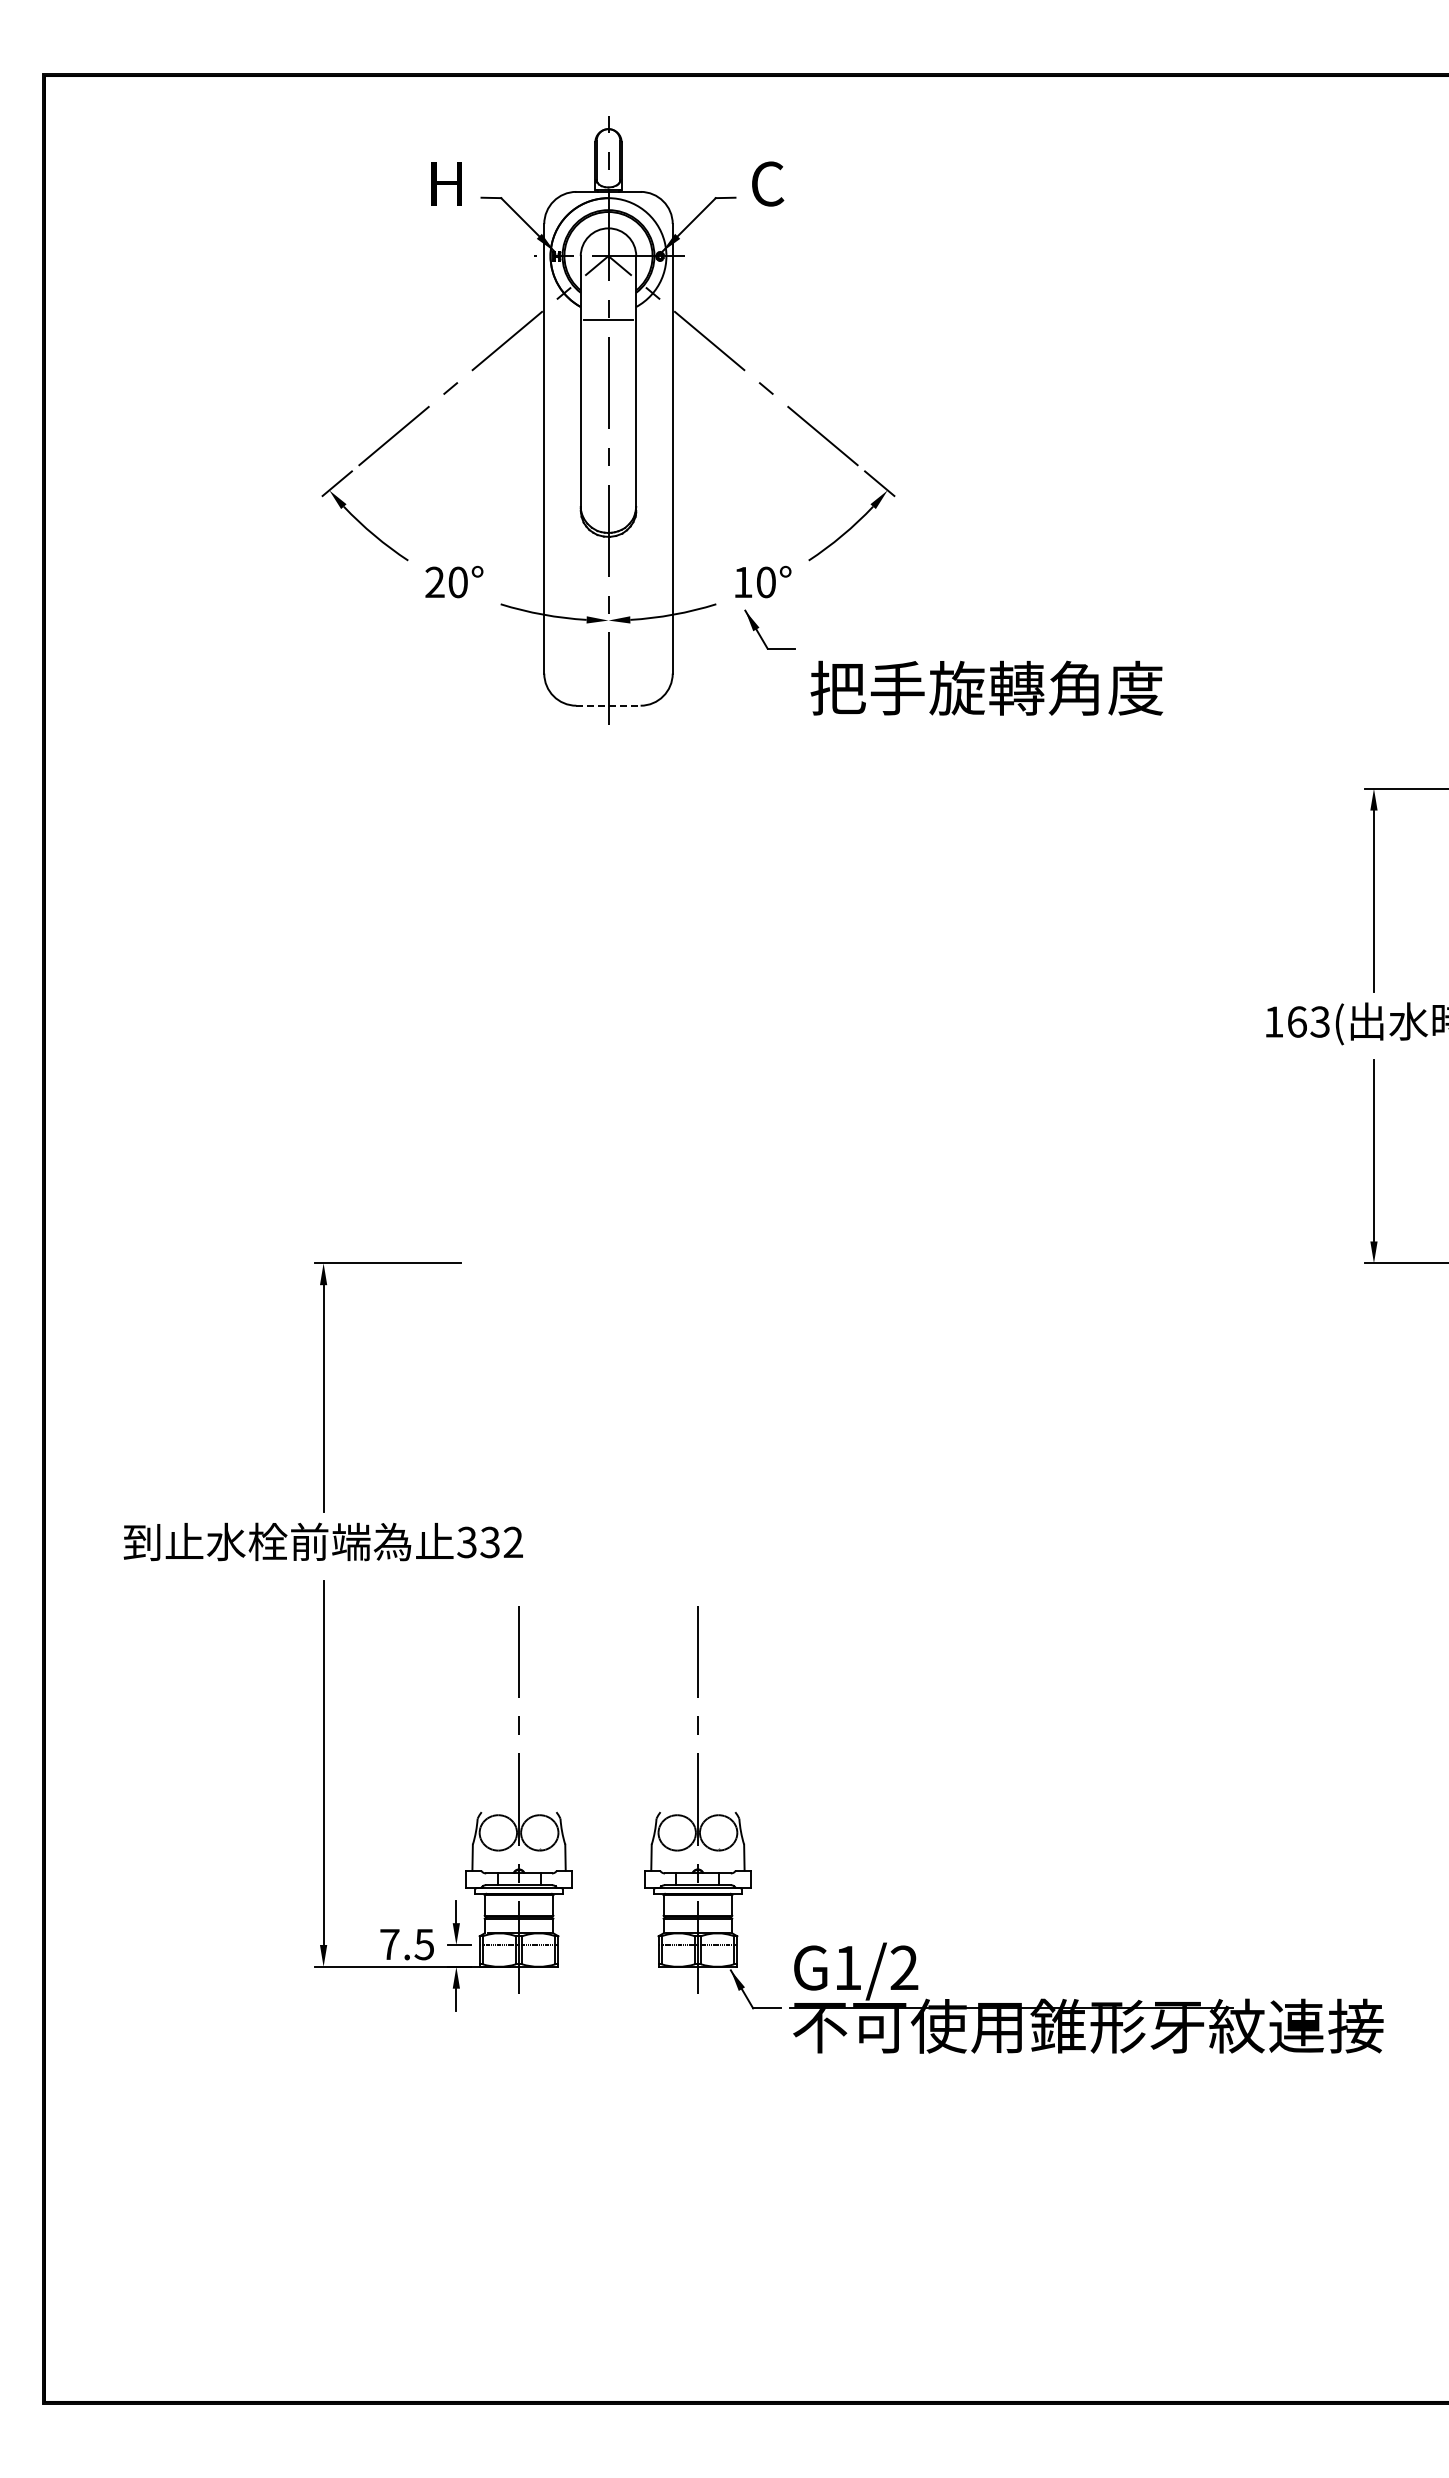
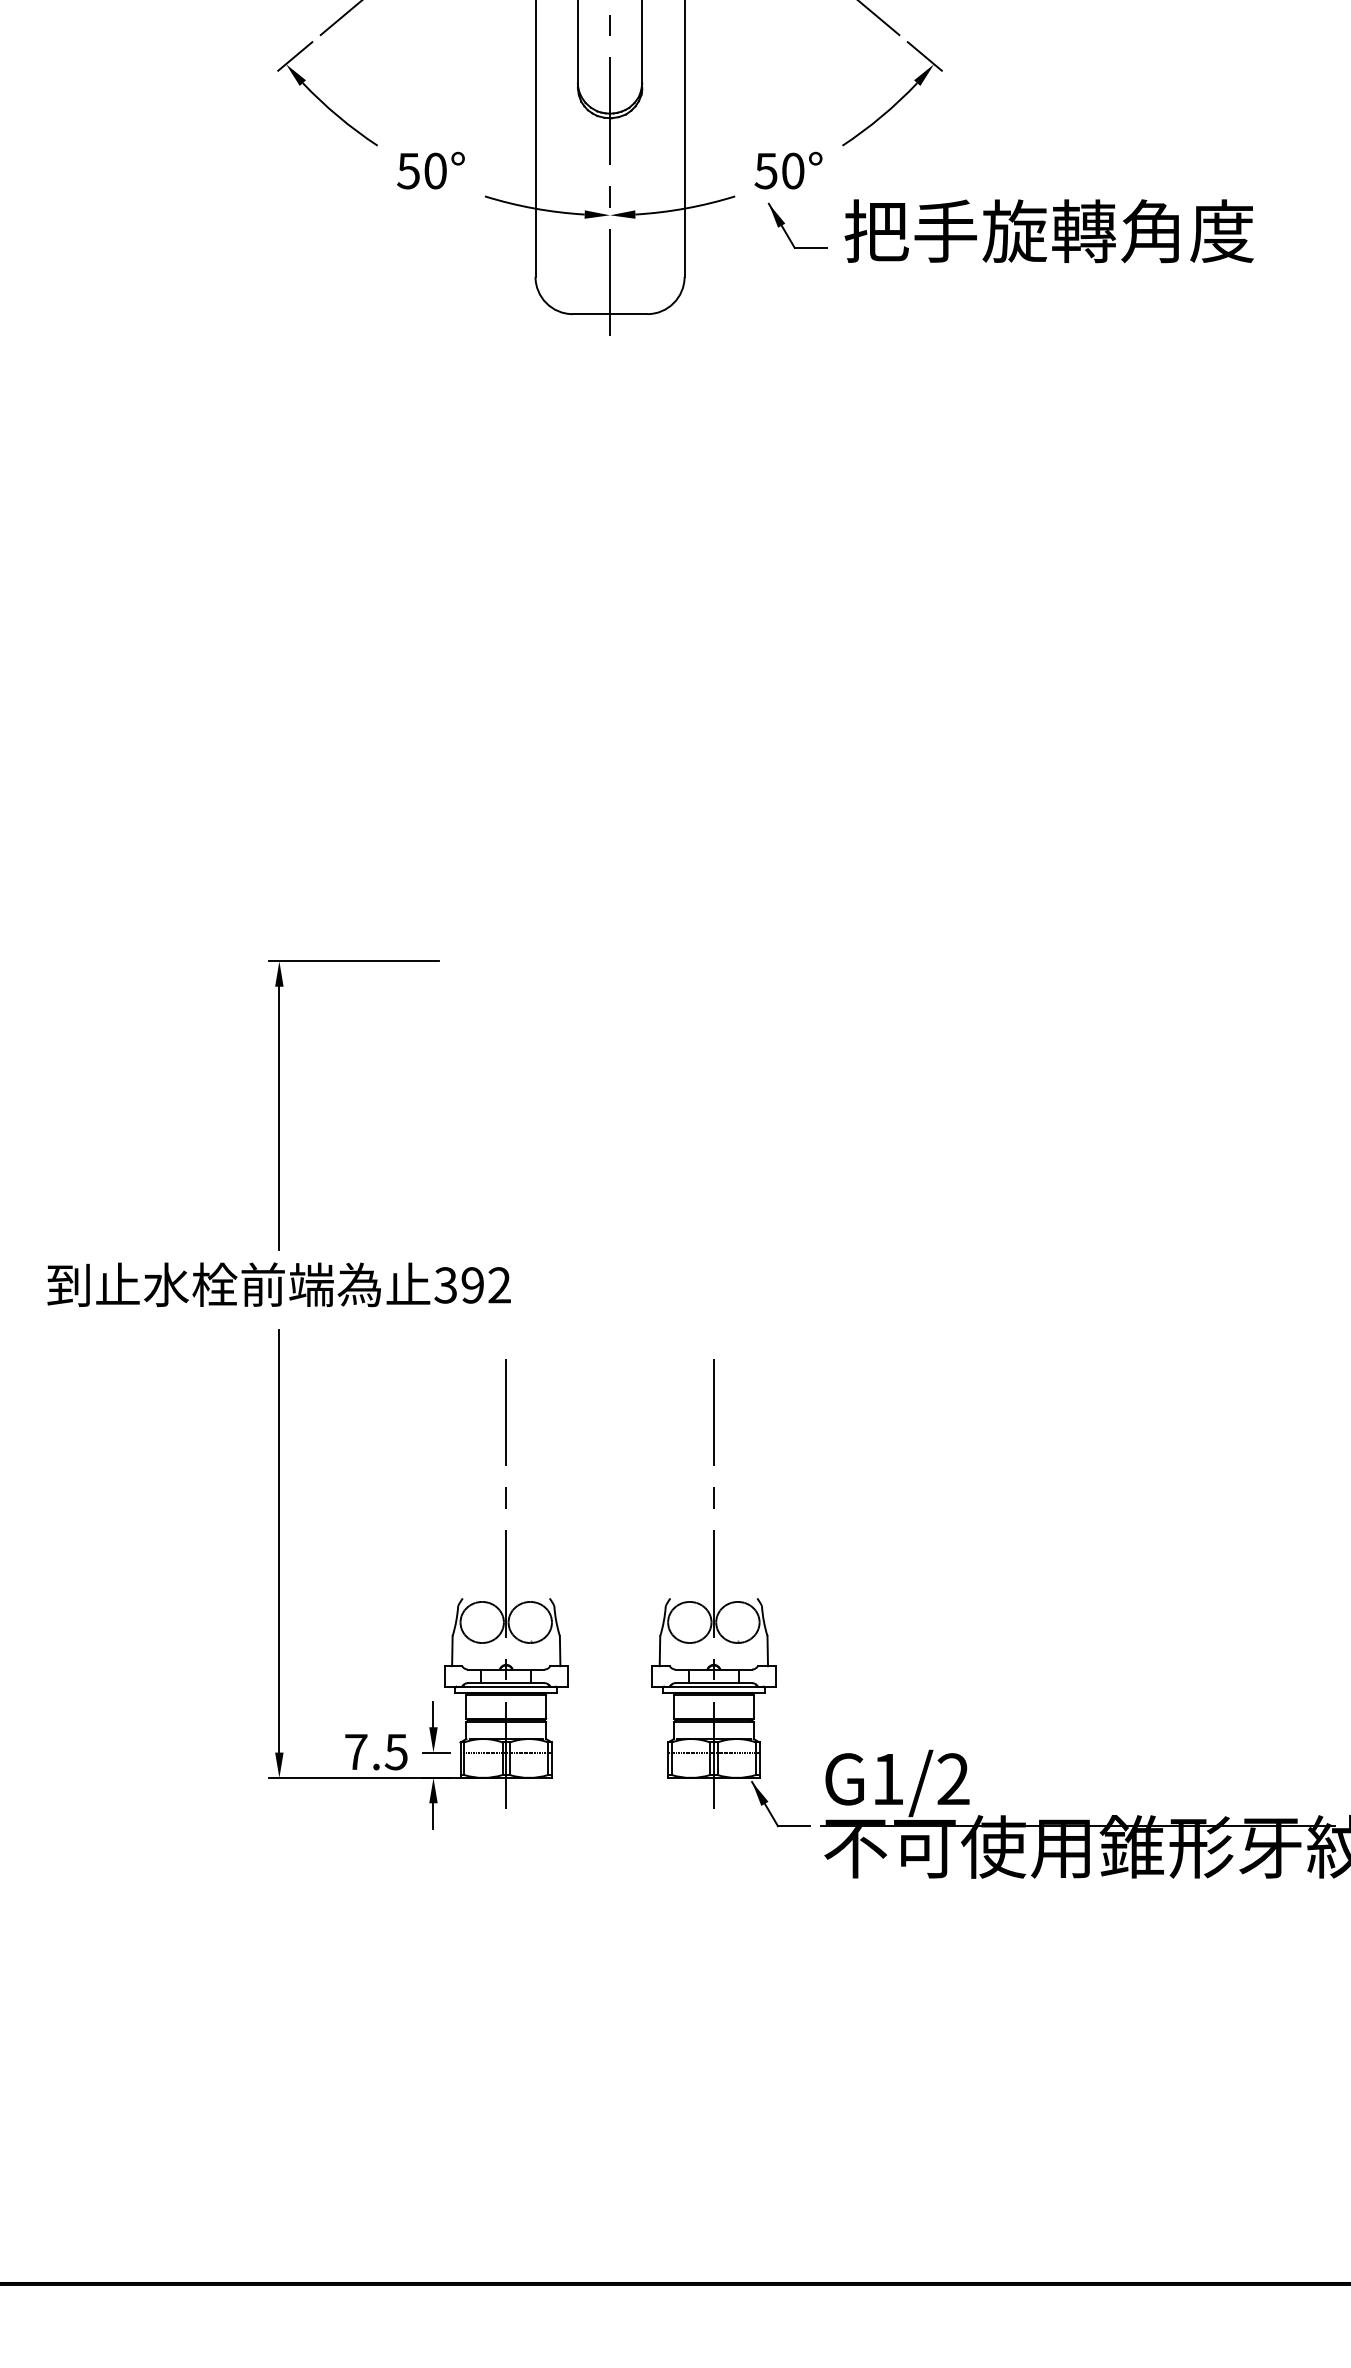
text: (434, 582) -> (408, 171), 20° -> 50°
text: (742, 582) -> (765, 171), 10° -> 50°
text: (986, 687) -> (1048, 230), moved
line: (609, 705) -> (611, 313), dashed -> solid
text: (489, 1542) -> (471, 1285), 332 -> 392

